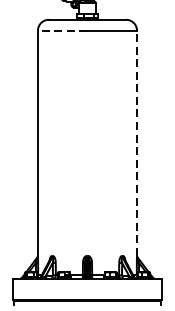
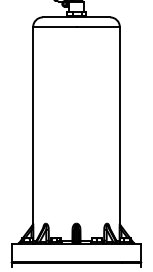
line: (62, 31) -> (54, 27), dashed -> solid
line: (136, 142) -> (119, 124), dashed -> solid

